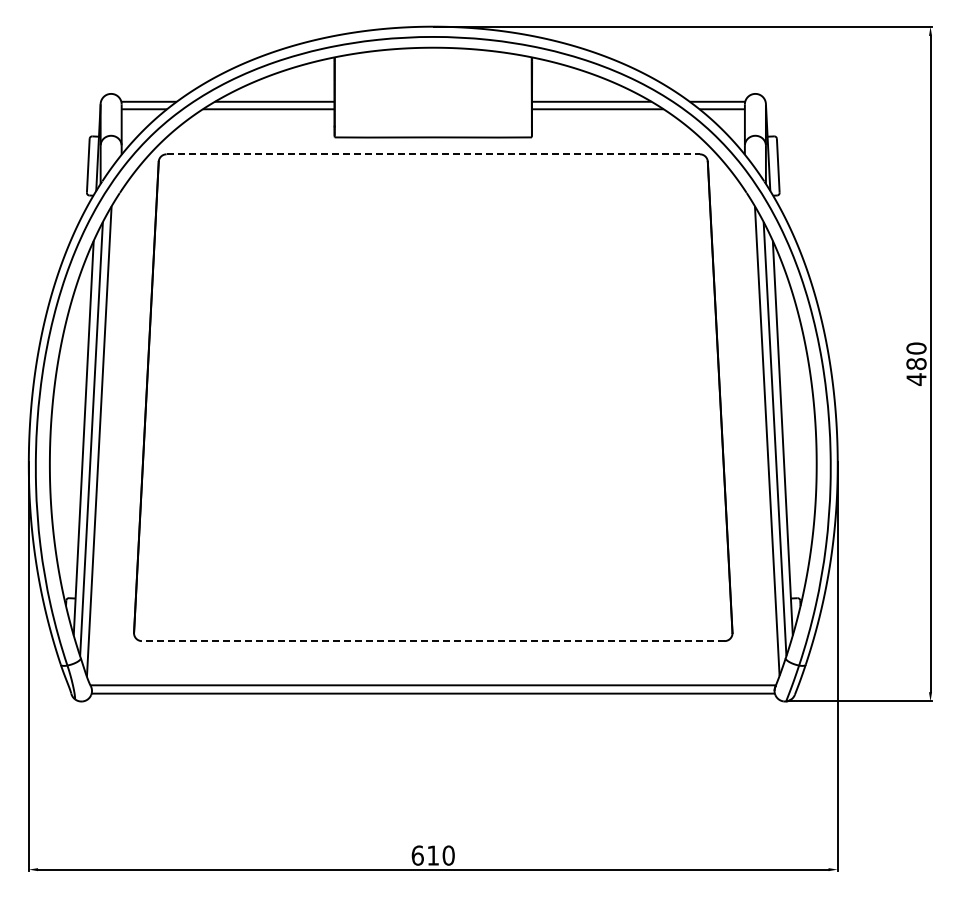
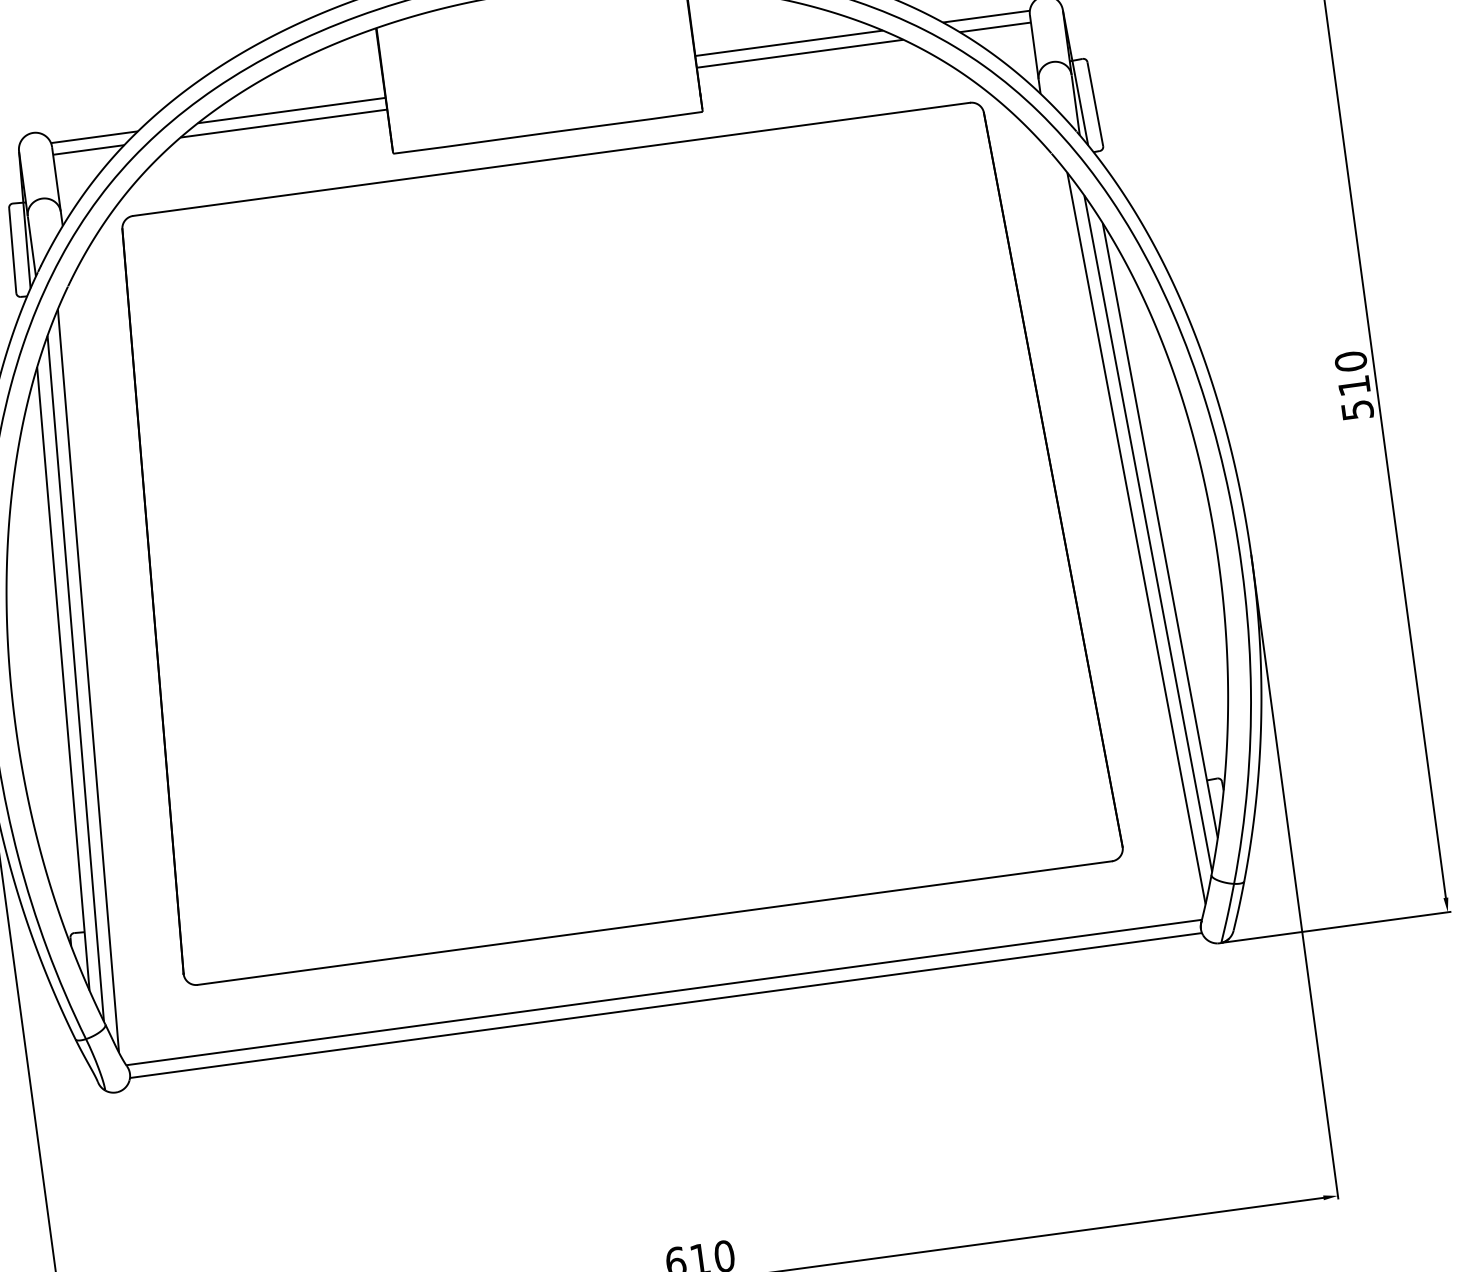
line: (433, 154) -> (551, 159), dashed -> solid
text: (916, 371) -> (1355, 397), 480 -> 510
line: (432, 641) -> (653, 923), dashed -> solid

